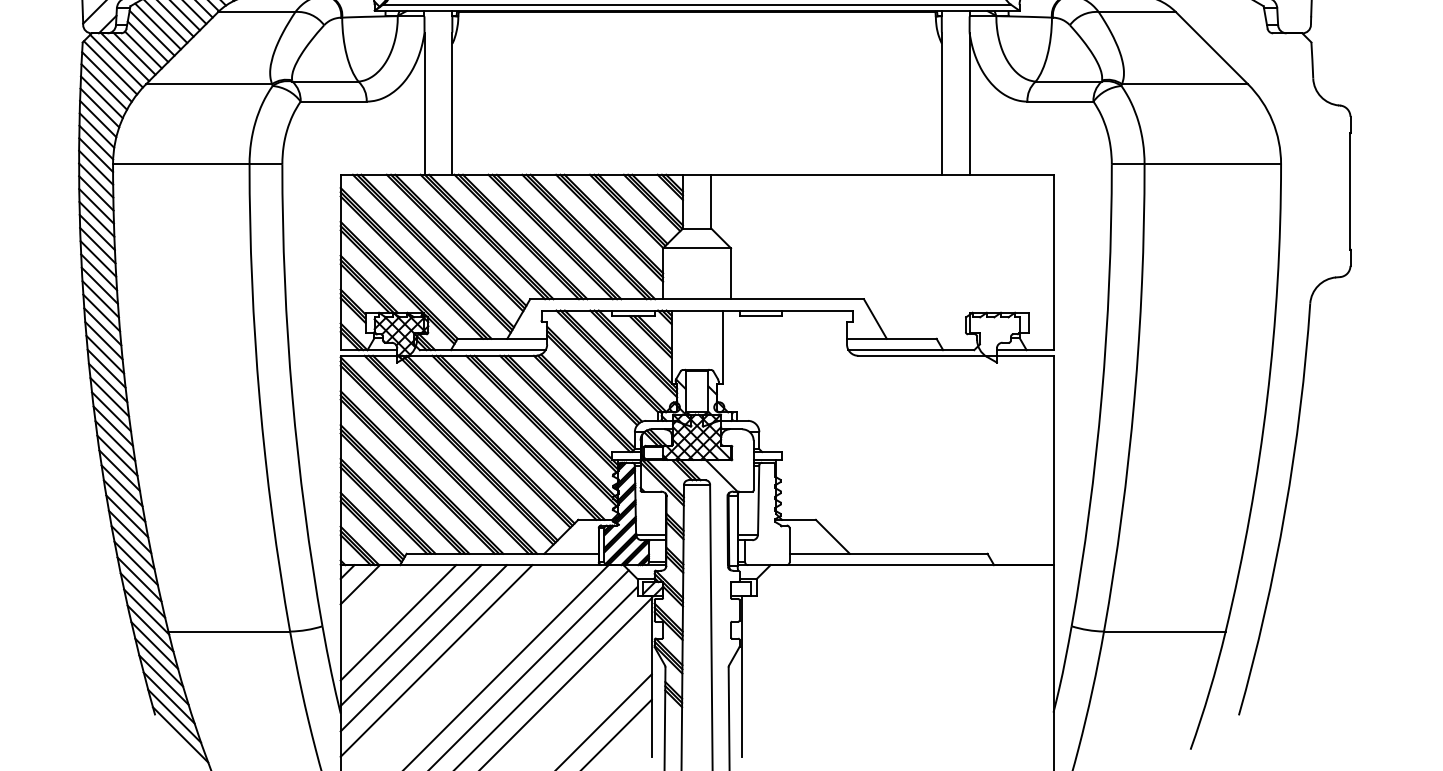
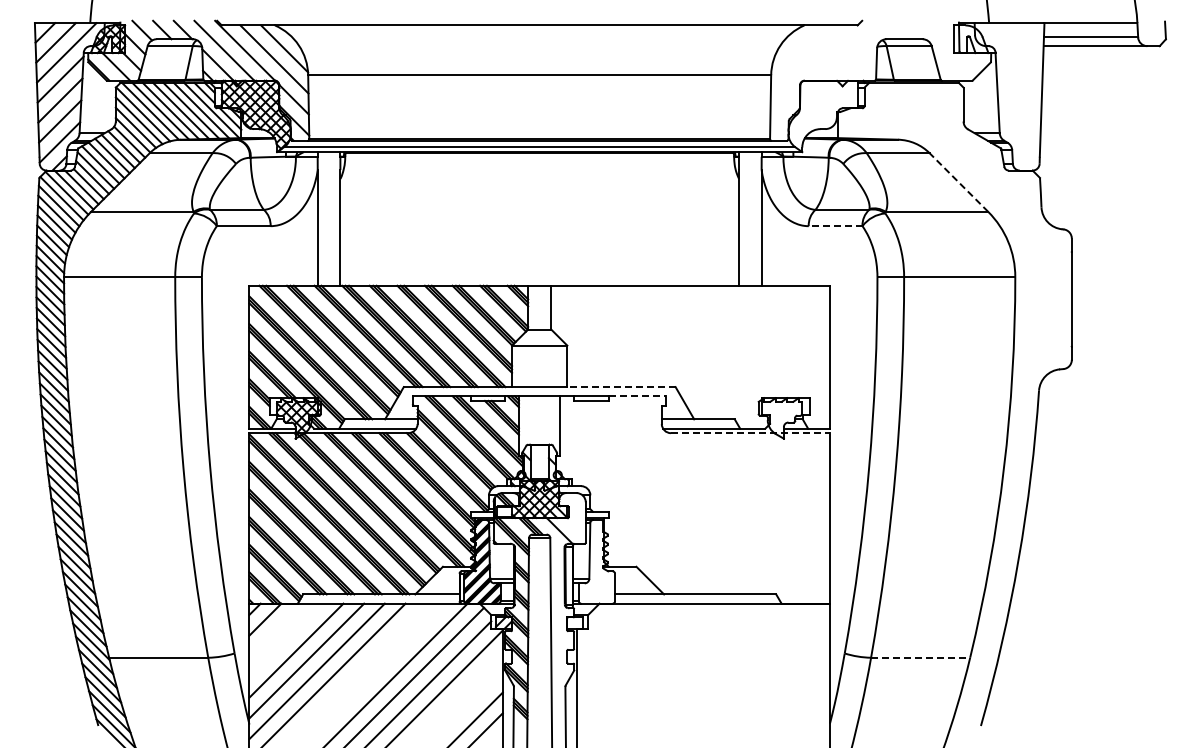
line: (1211, 47) -> (958, 182), solid -> dashed
line: (1060, 102) -> (835, 226), solid -> dashed
line: (796, 299) -> (620, 387), solid -> dashed
line: (817, 310) -> (637, 396), solid -> dashed
line: (955, 356) -> (750, 433), solid -> dashed
line: (1164, 631) -> (920, 657), solid -> dashed

